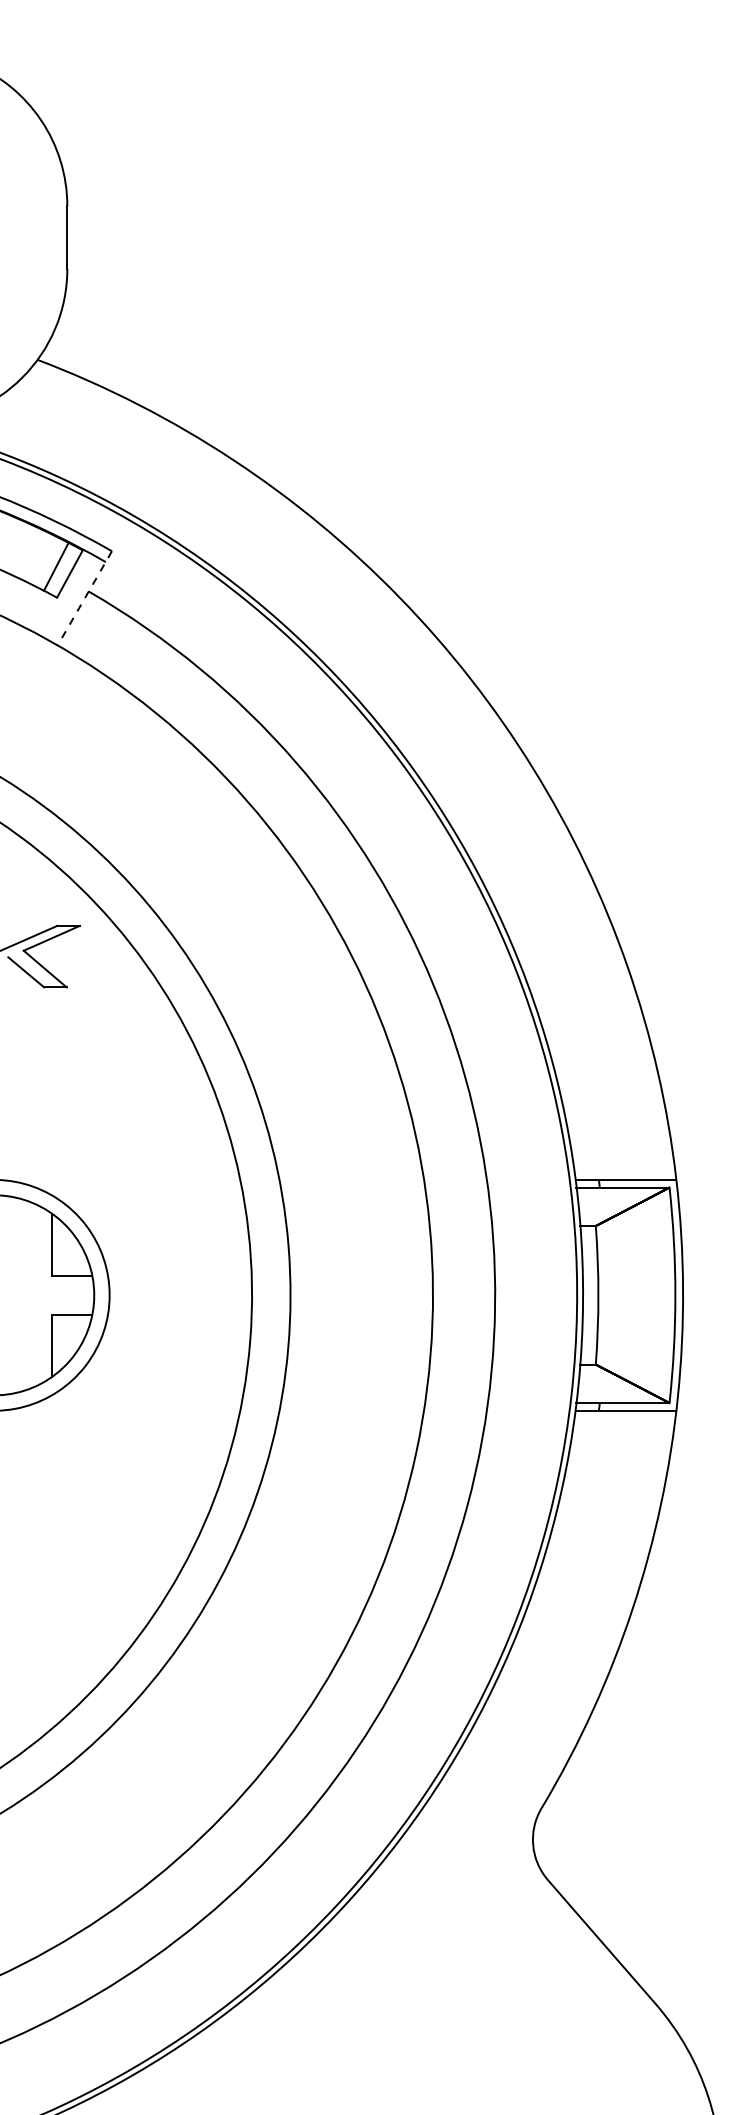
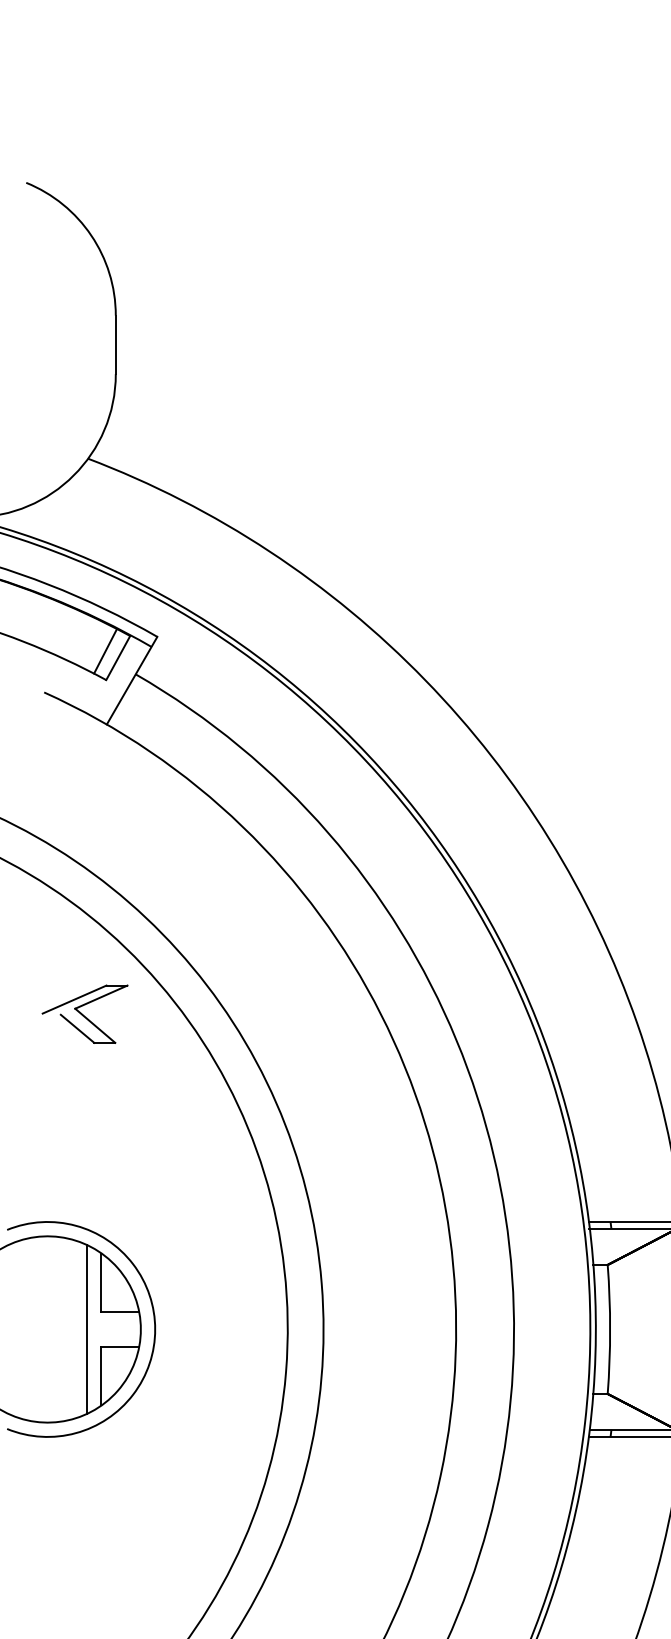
line: (84, 598) -> (131, 680), dashed -> solid
line: (36, 1295) -> (87, 1329), added

